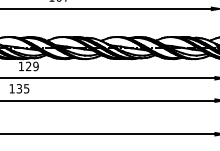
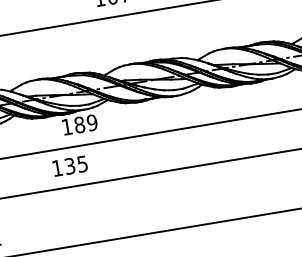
text: (28, 66) -> (79, 125), 129 -> 189

